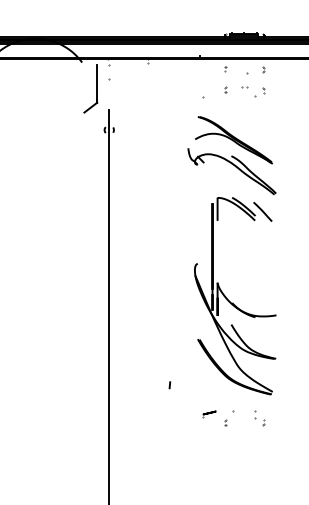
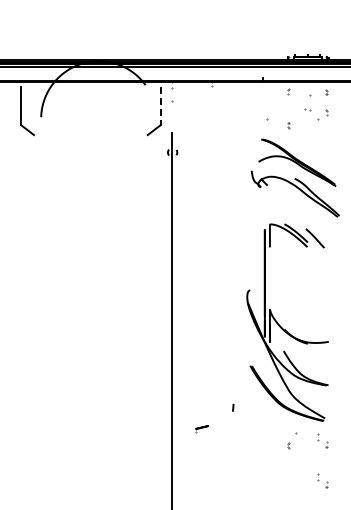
line: (97, 83) -> (160, 106), solid -> dashed
part: (225, 89) -> (288, 125), moved
part: (230, 300) -> (282, 327), moved
part: (209, 414) -> (201, 429), moved
part: (259, 457) -> (322, 480), added

